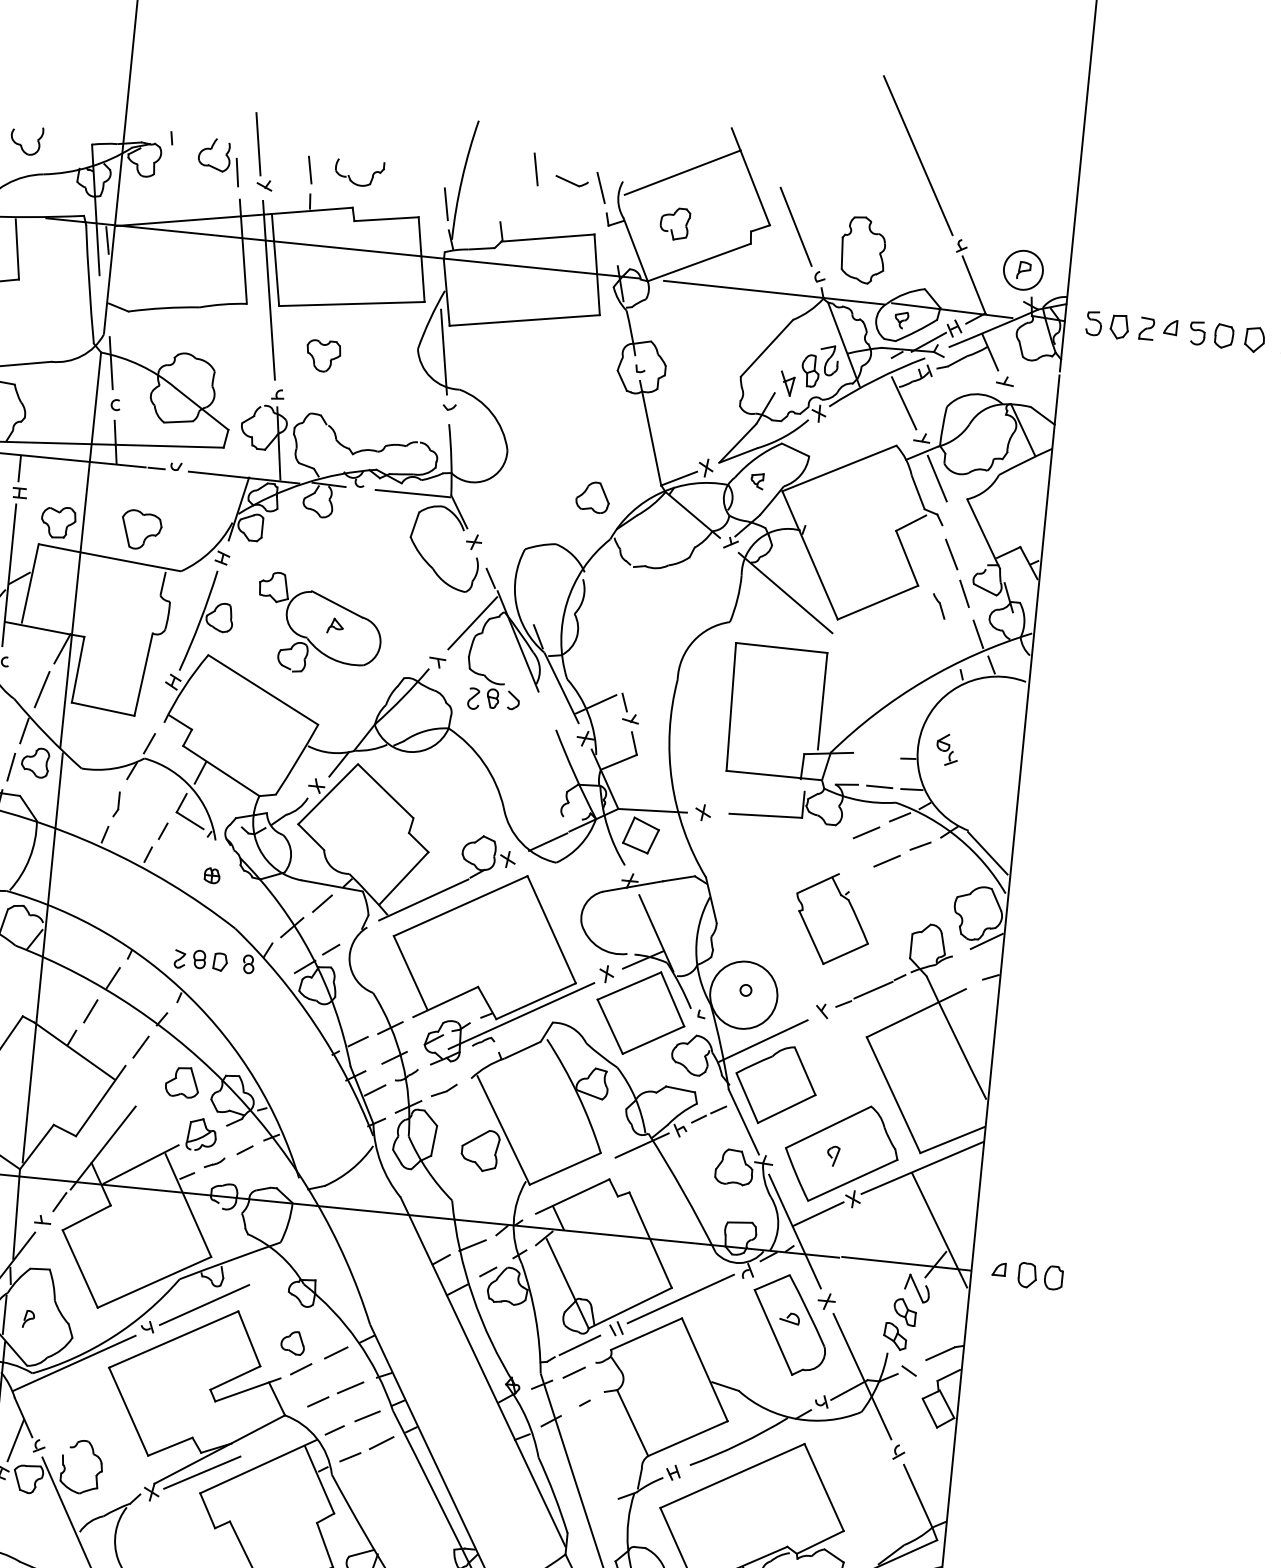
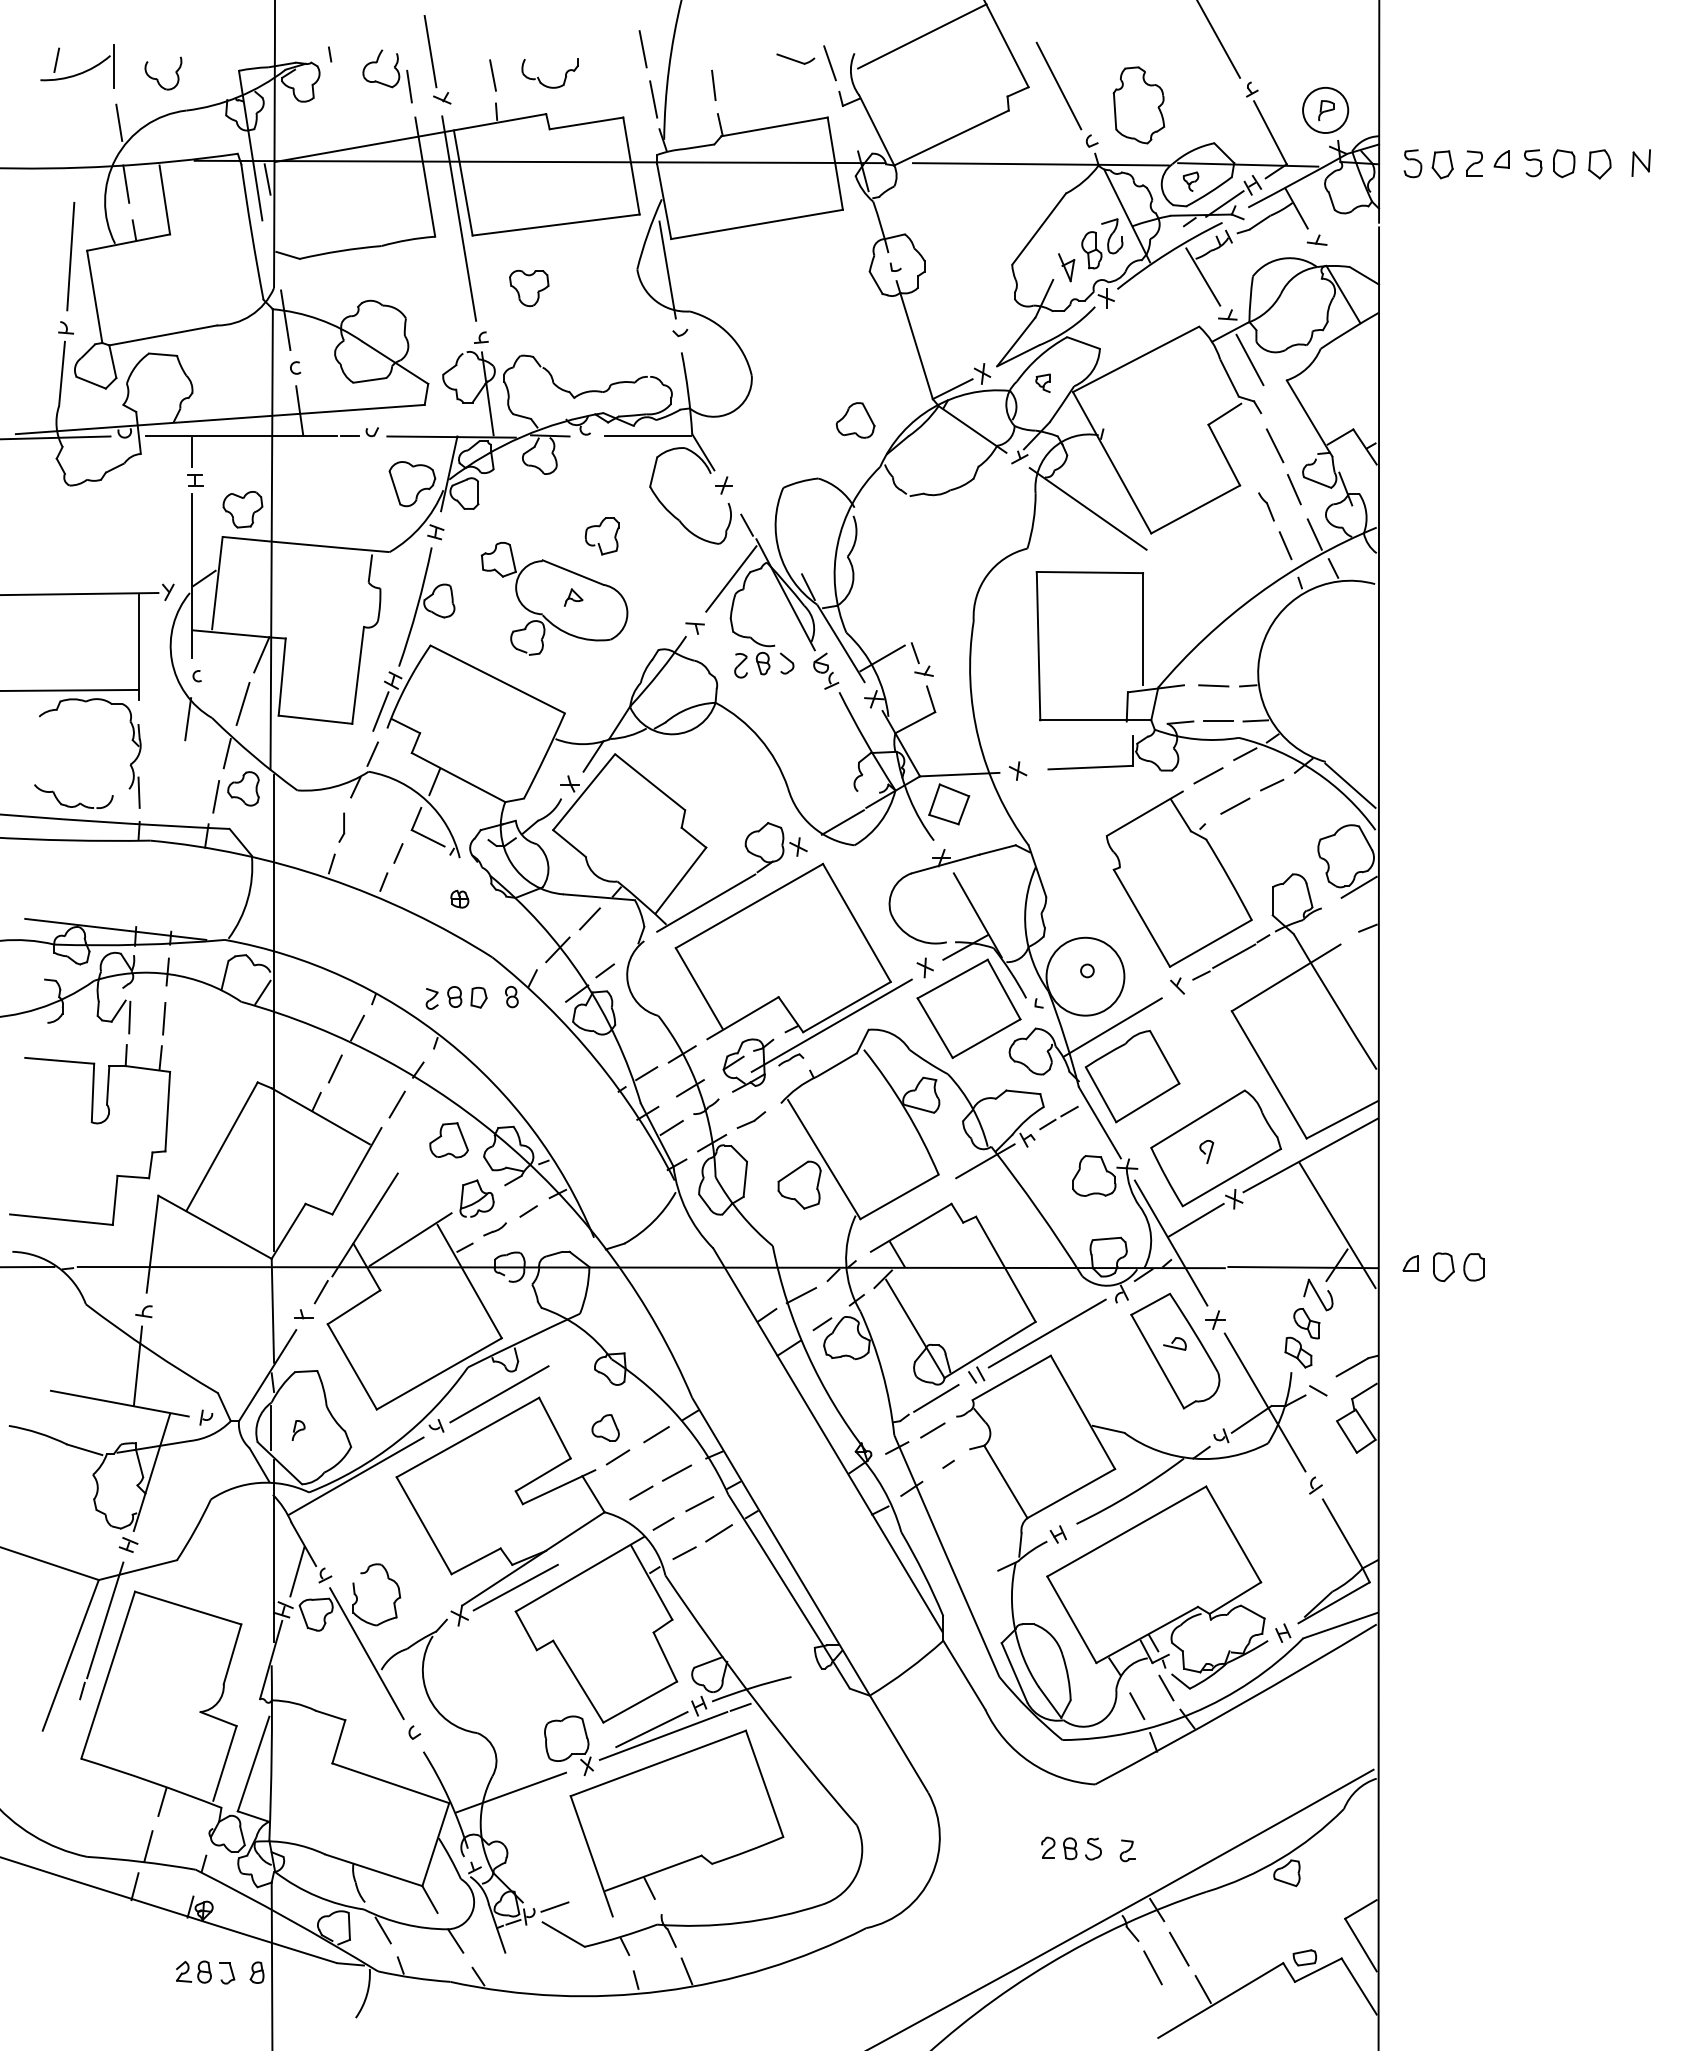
line: (535, 169) -> (642, 49), moved
line: (498, 197) -> (713, 85), added
part: (672, 229) -> (599, 543), moved
part: (141, 530) -> (412, 484), moved
line: (952, 641) -> (1285, 545), added
line: (159, 707) -> (380, 711), added
part: (947, 749) -> (826, 670), moved
line: (878, 755) -> (1213, 685), added
part: (832, 918) -> (1178, 878), size x1.67

